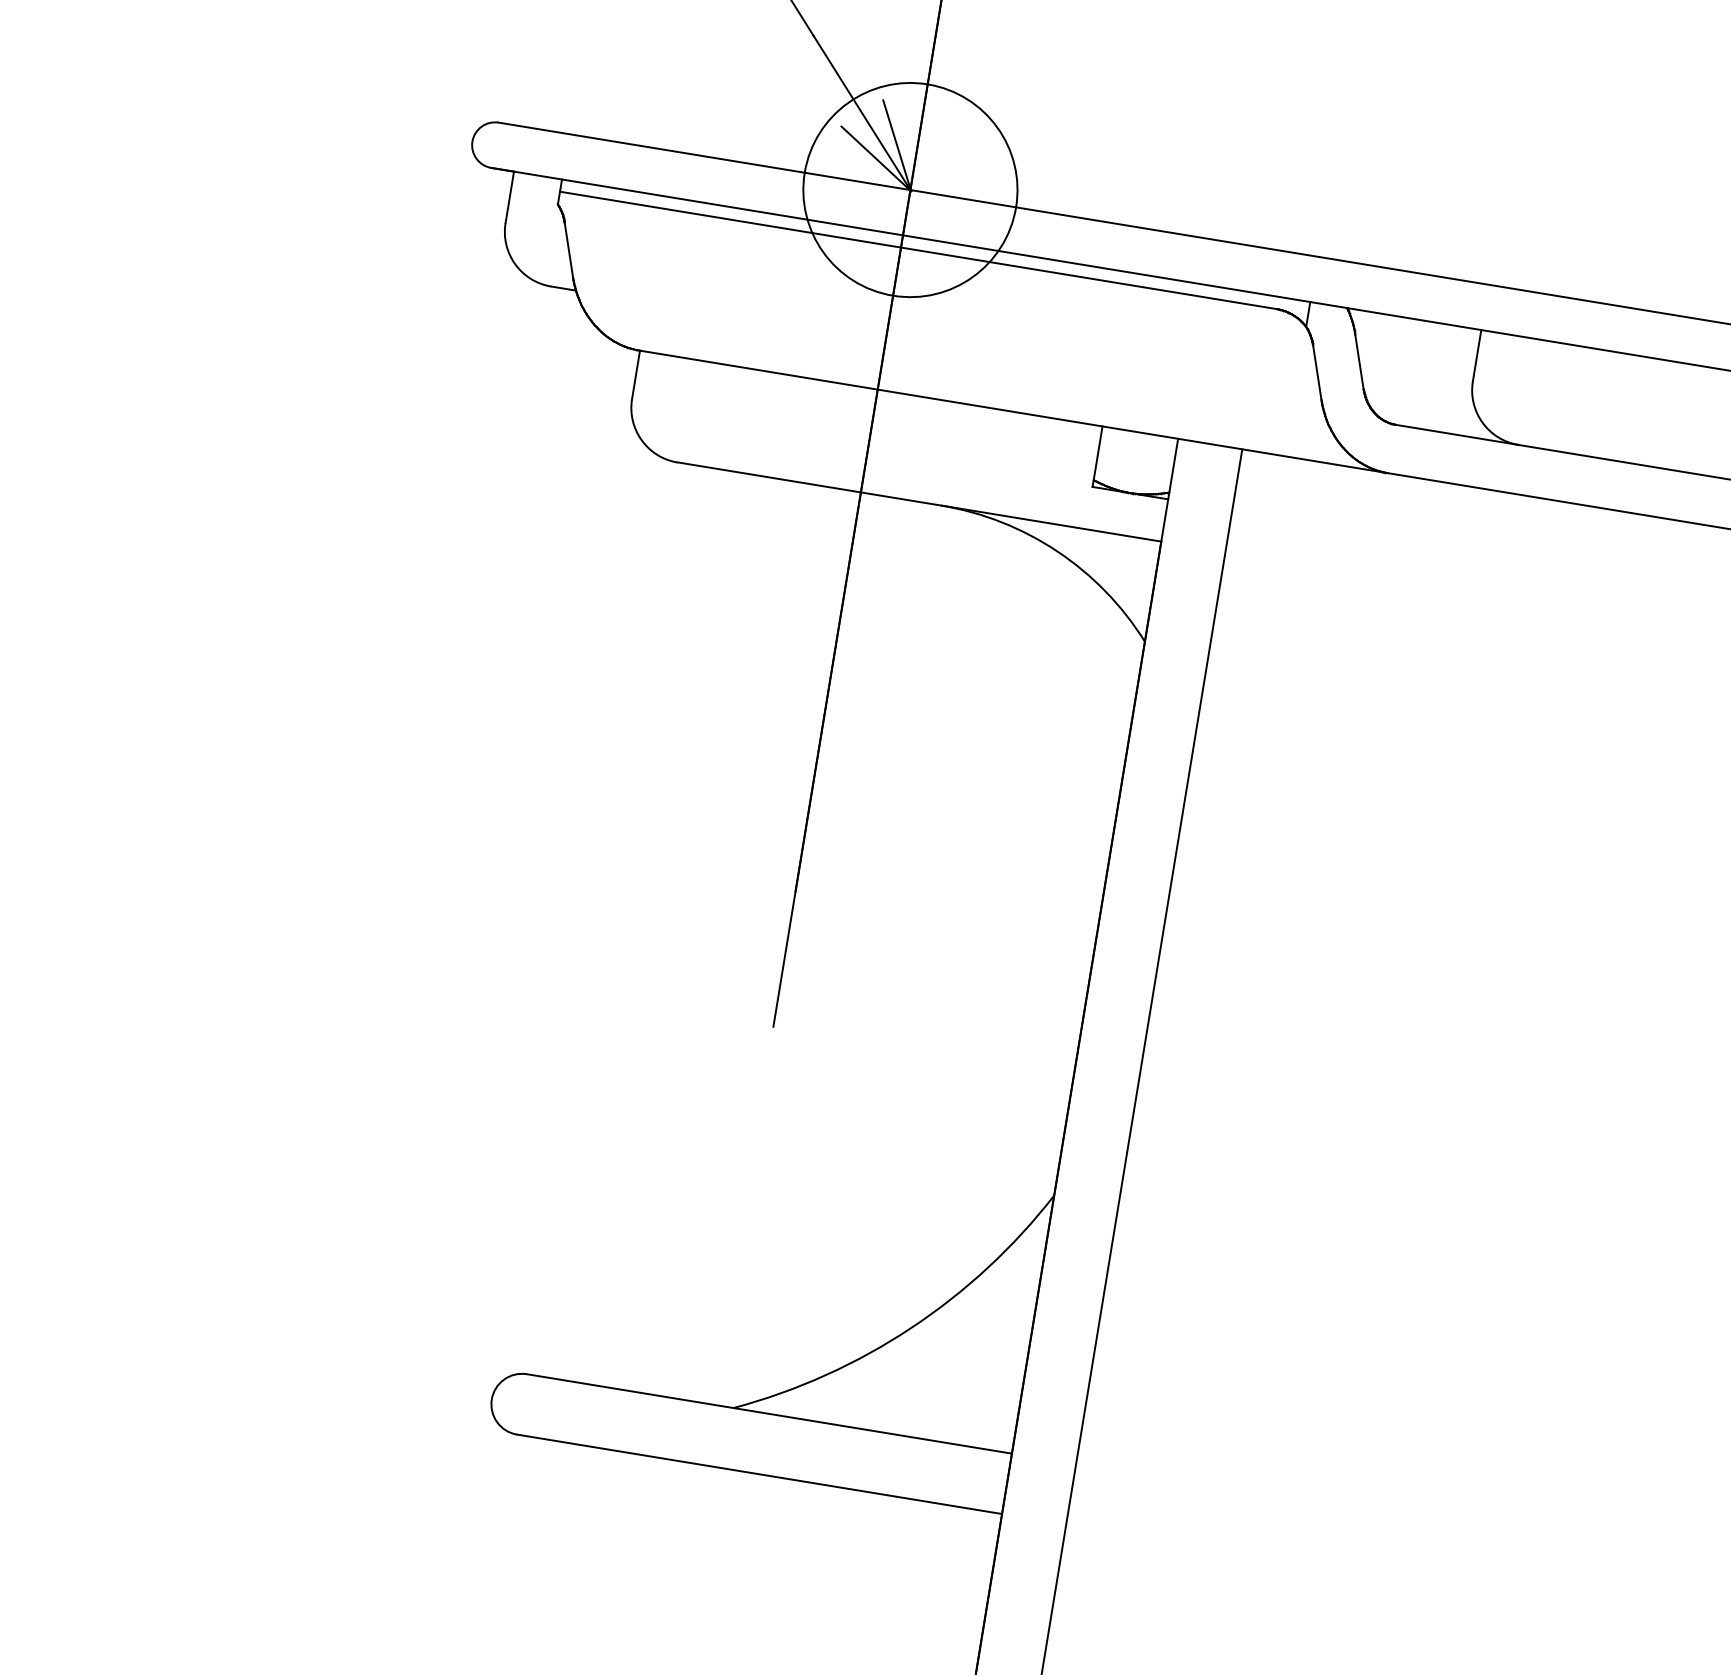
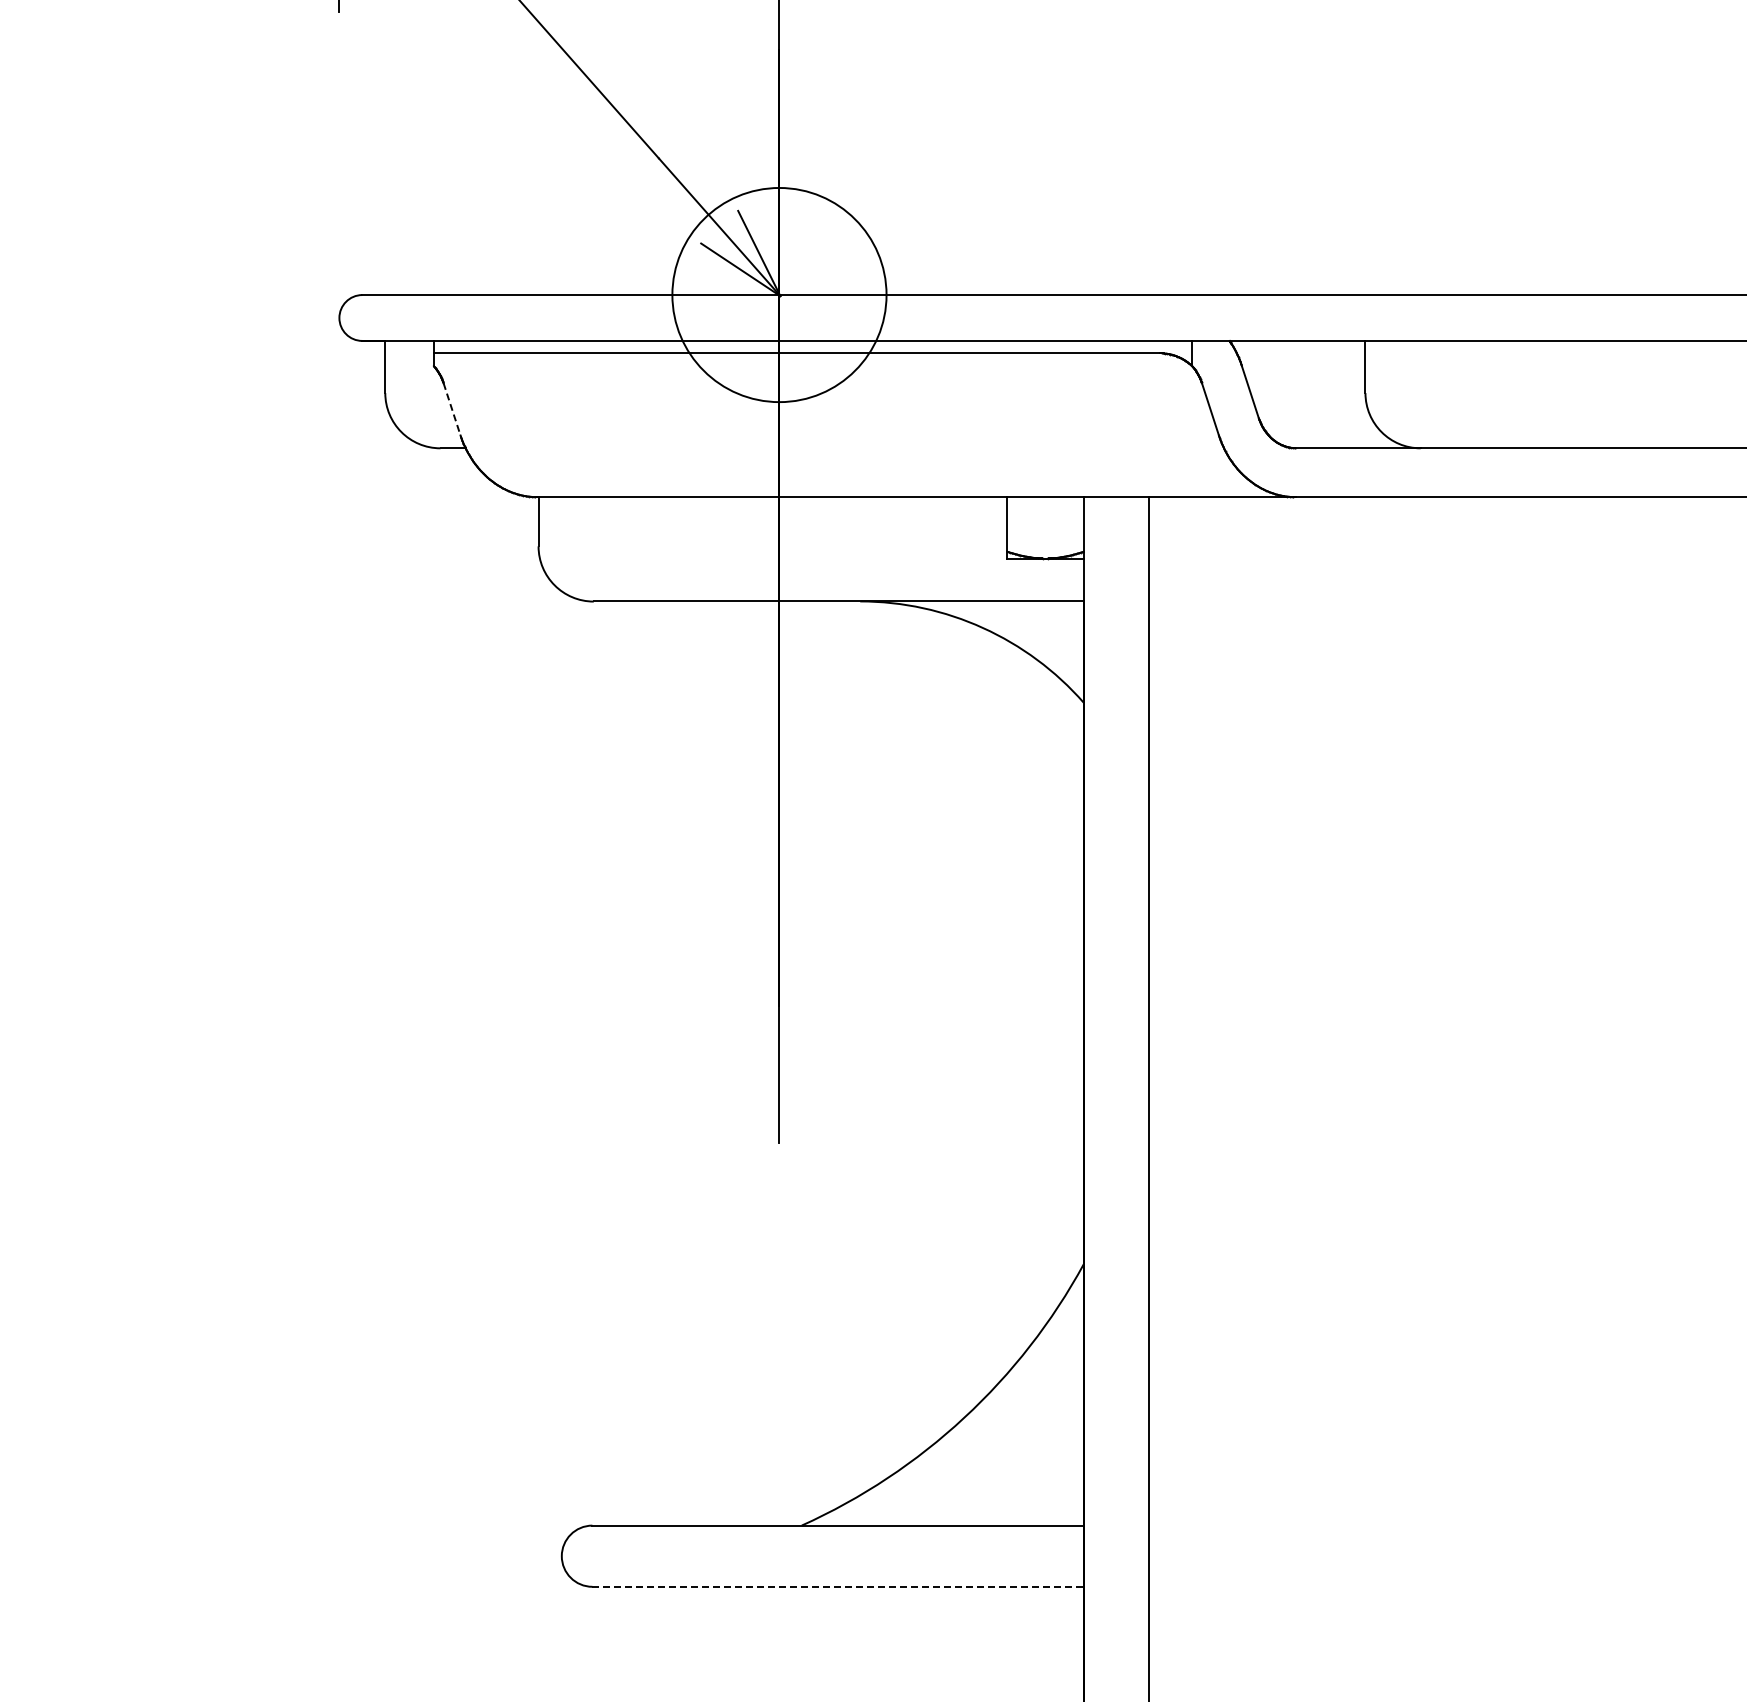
line: (569, 250) -> (452, 409), solid -> dashed
line: (759, 1474) -> (838, 1586), solid -> dashed

